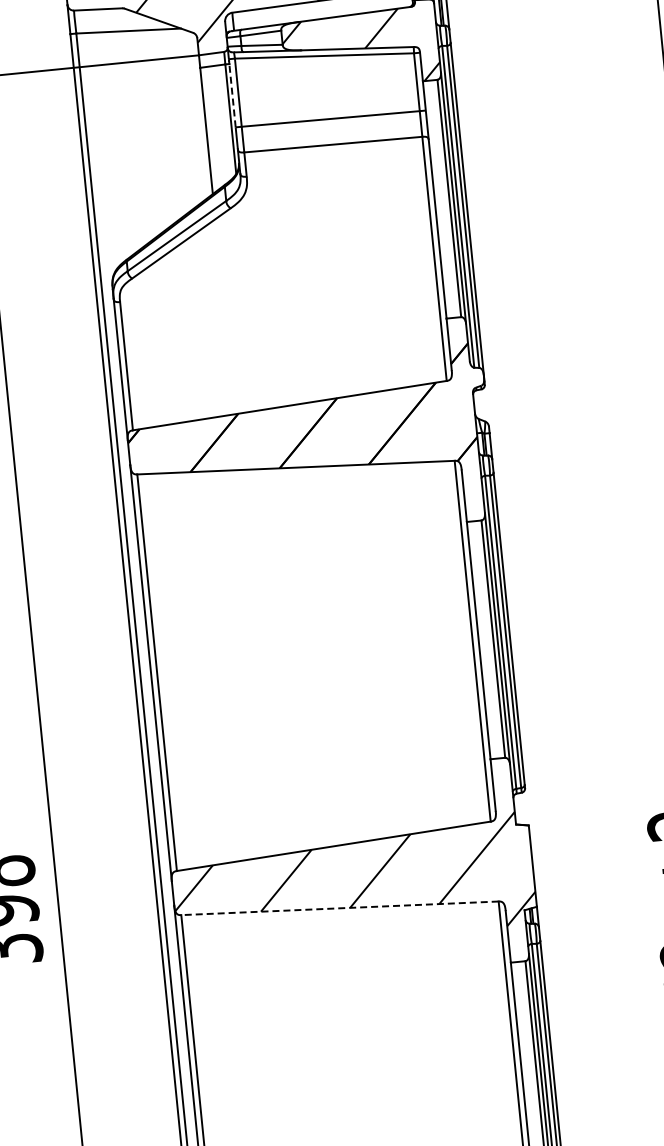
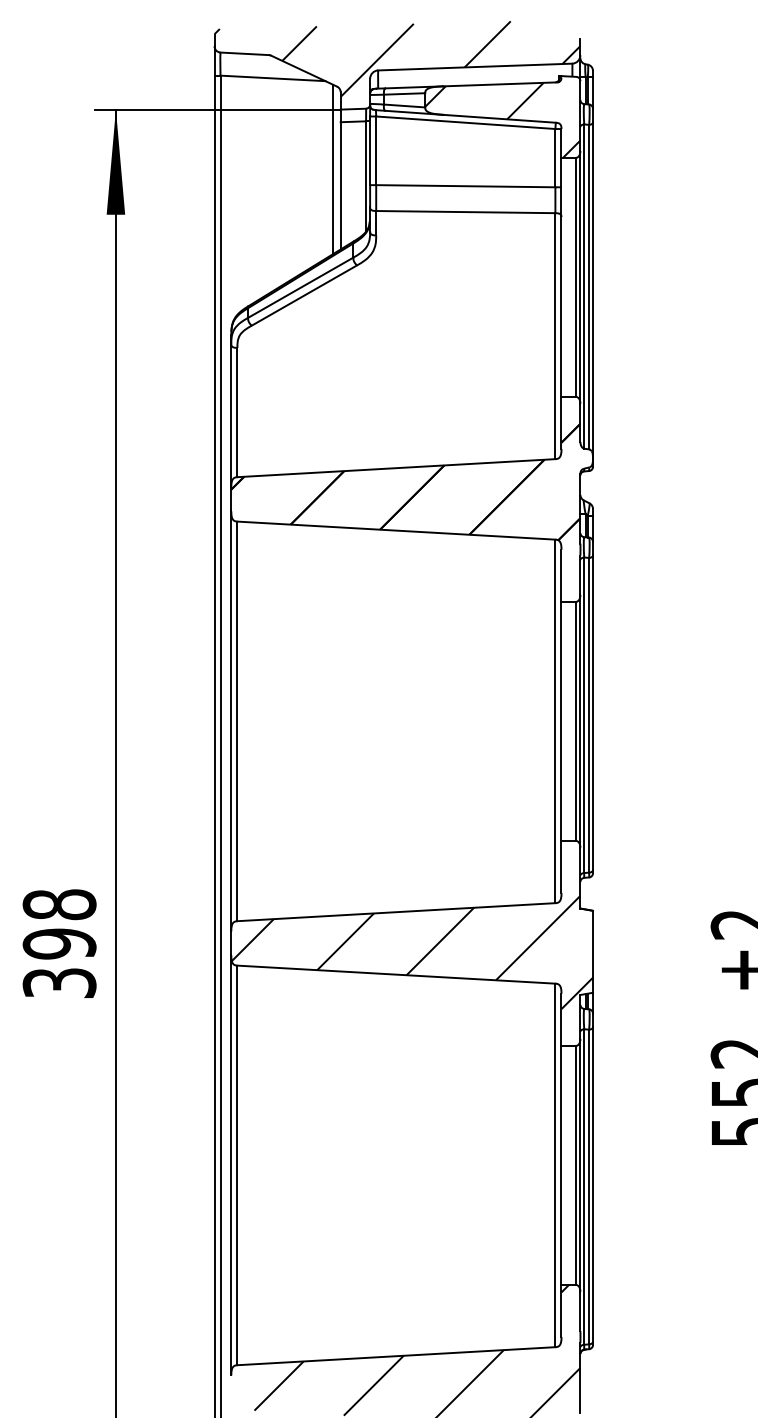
line: (232, 92) -> (370, 150), dashed -> solid
line: (196, 115) -> (332, 169), added
line: (339, 908) -> (395, 974), dashed -> solid

